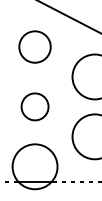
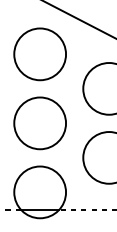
circle: (34, 47) -> (39, 54), size x1.43
circle: (35, 107) -> (40, 123), size x1.67

